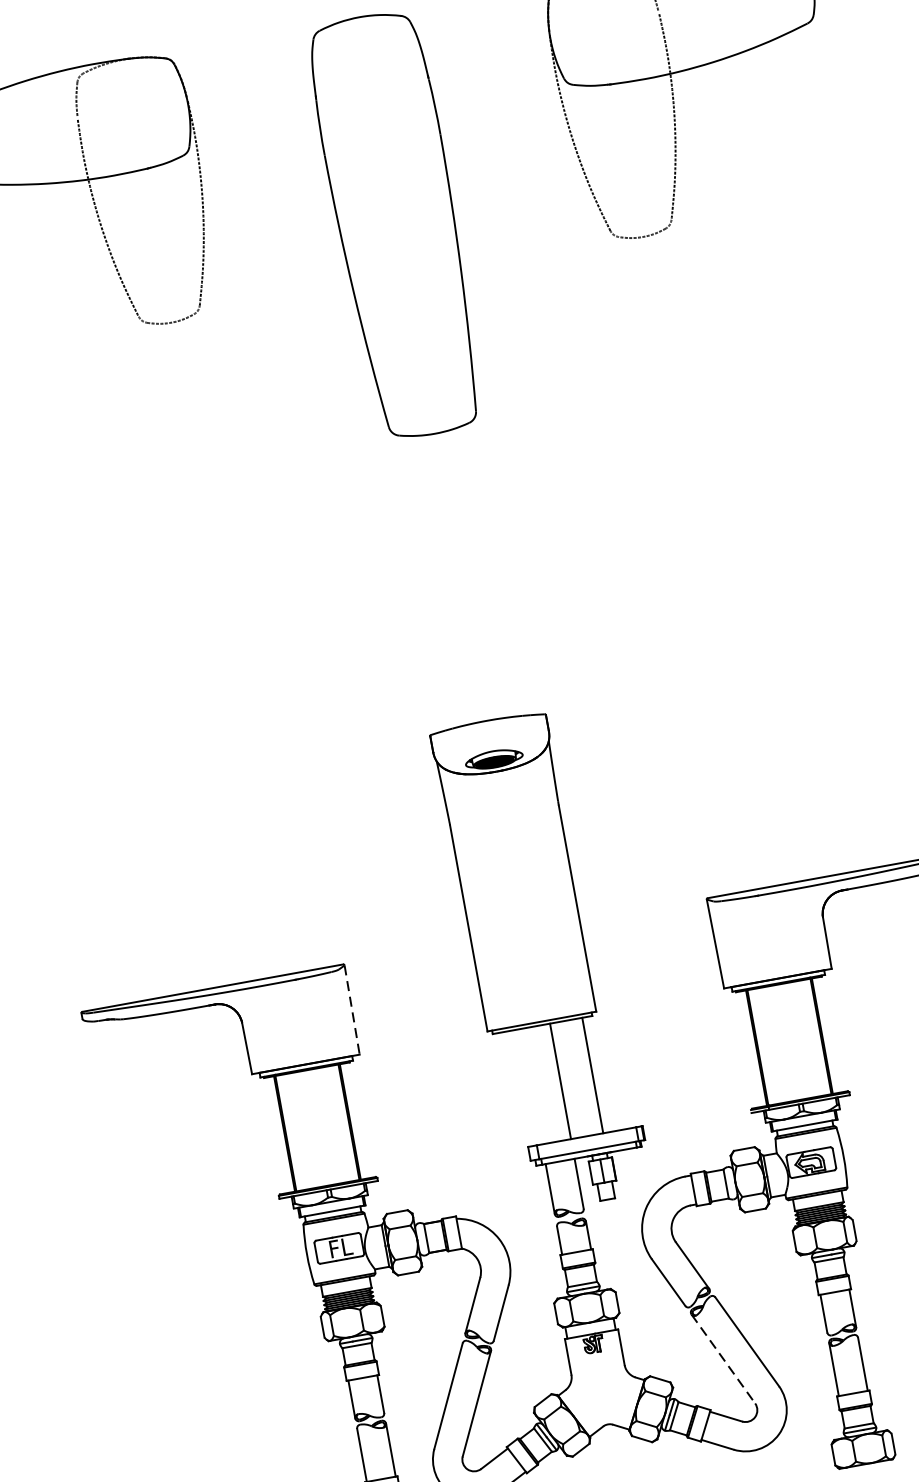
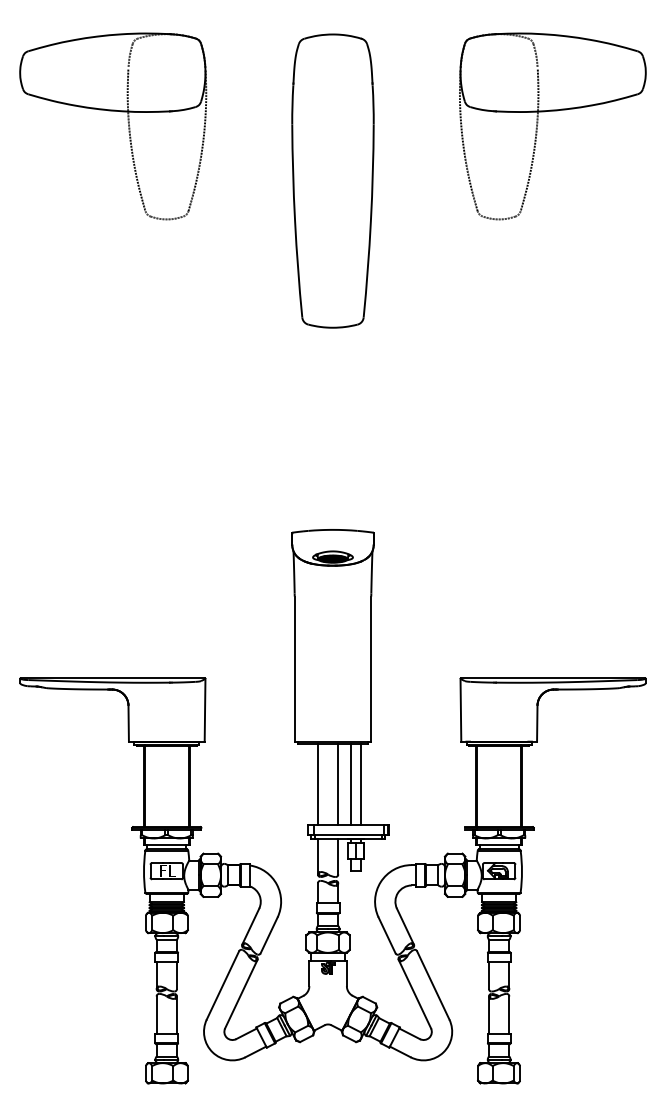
line: (352, 1010) -> (205, 710), dashed -> solid
line: (577, 1077) -> (350, 784), added
line: (530, 1086) -> (317, 784), added
line: (722, 1359) -> (414, 994), dashed -> solid

